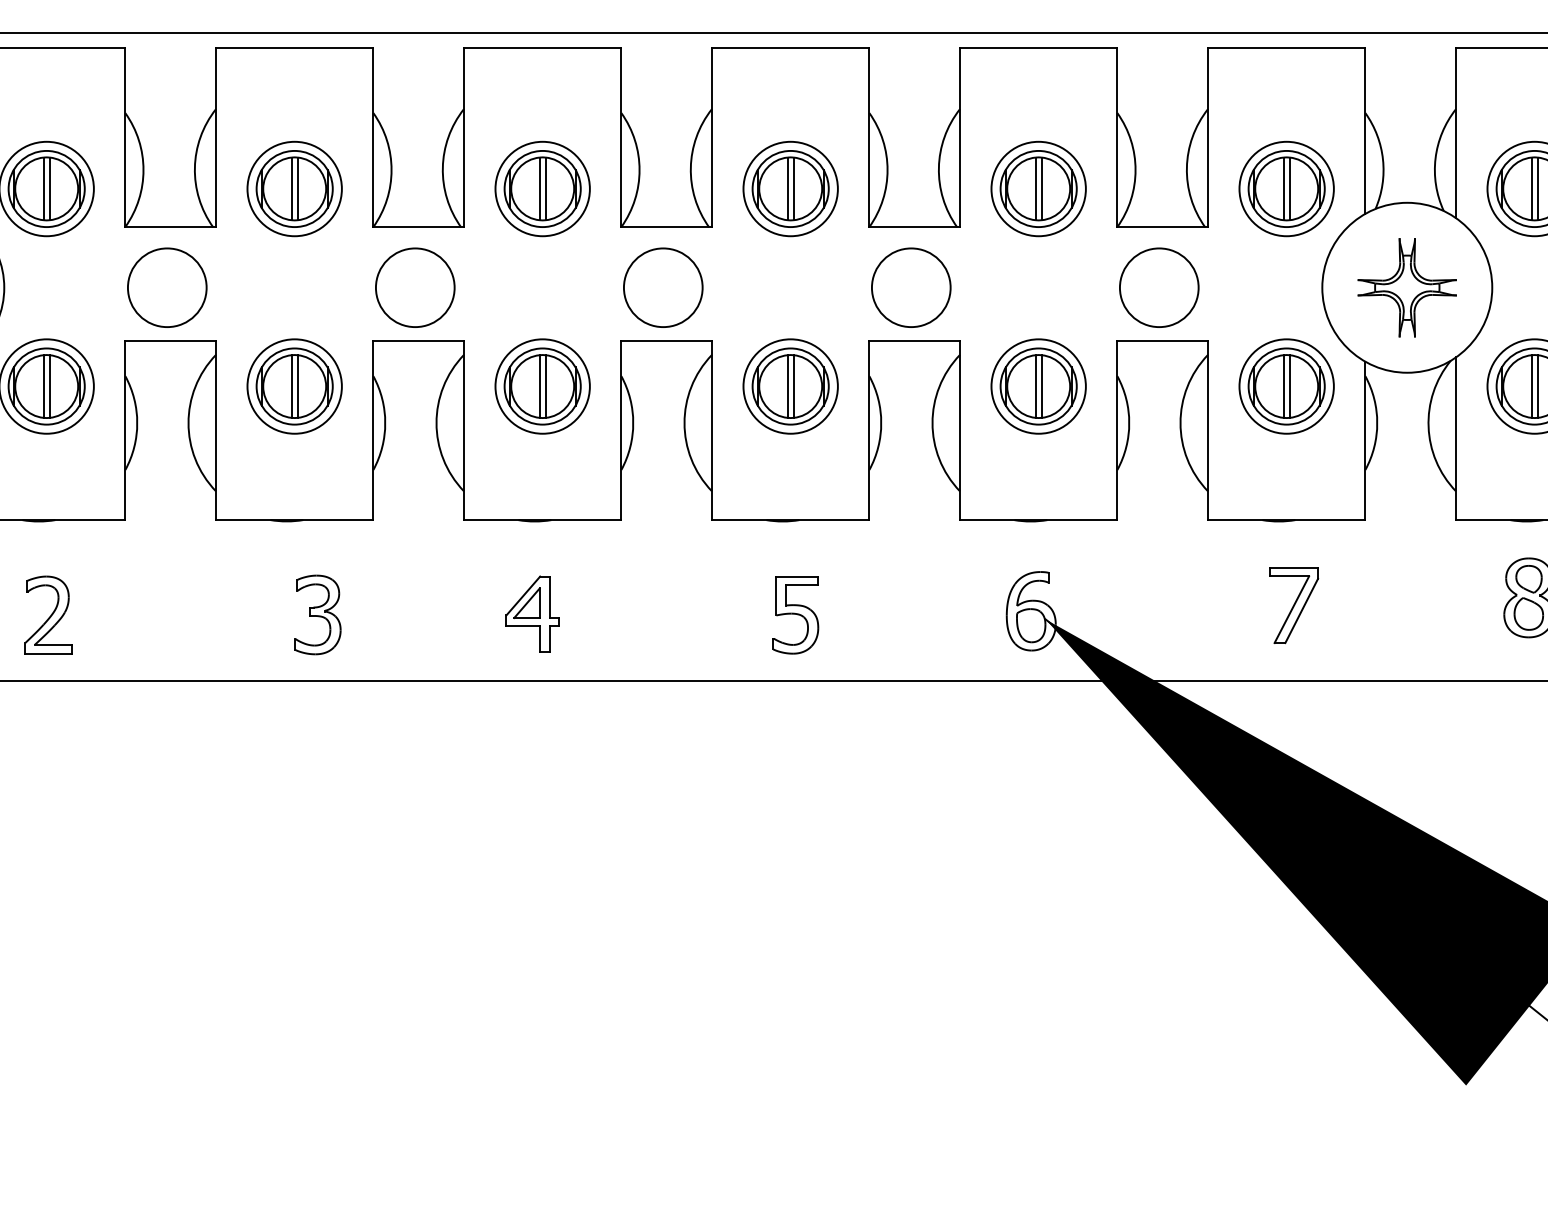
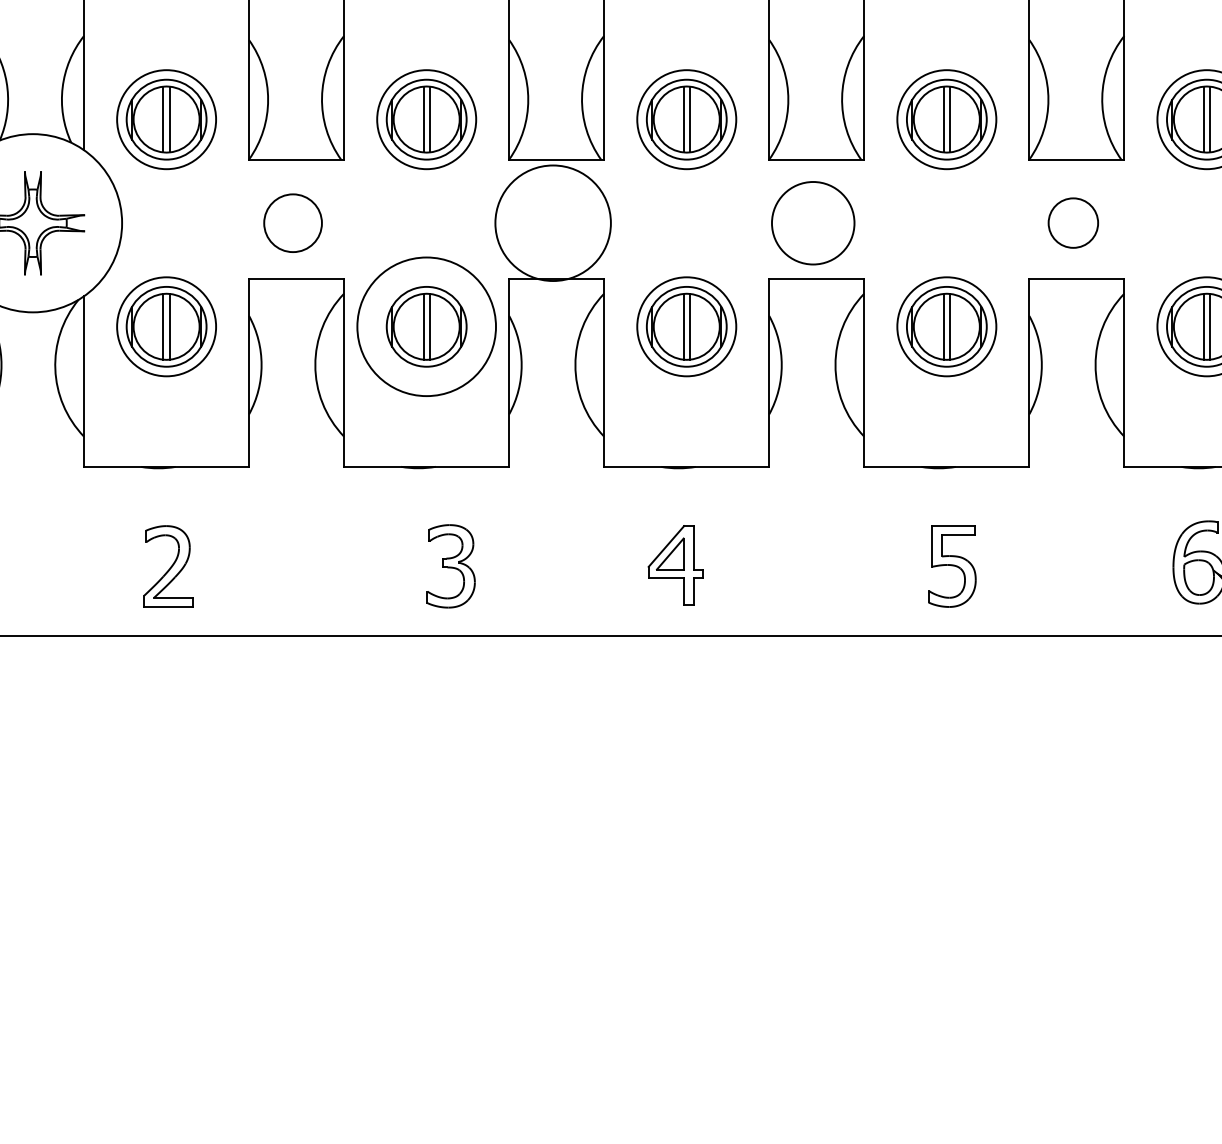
circle: (166, 287) -> (292, 222), size x0.7
circle: (414, 287) -> (552, 222), size x1.4
circle: (911, 287) -> (1073, 222), size x0.6
circle: (294, 386) -> (426, 326), size x1.4

